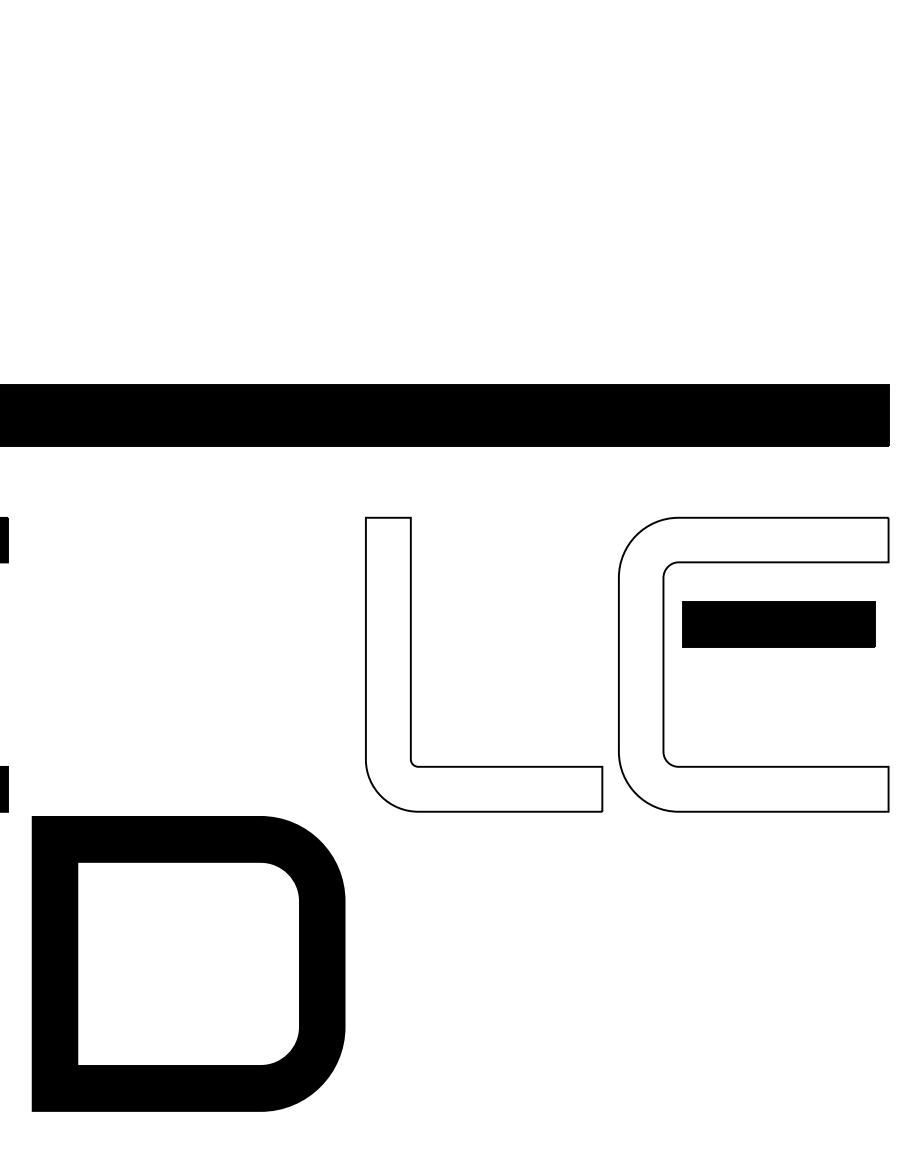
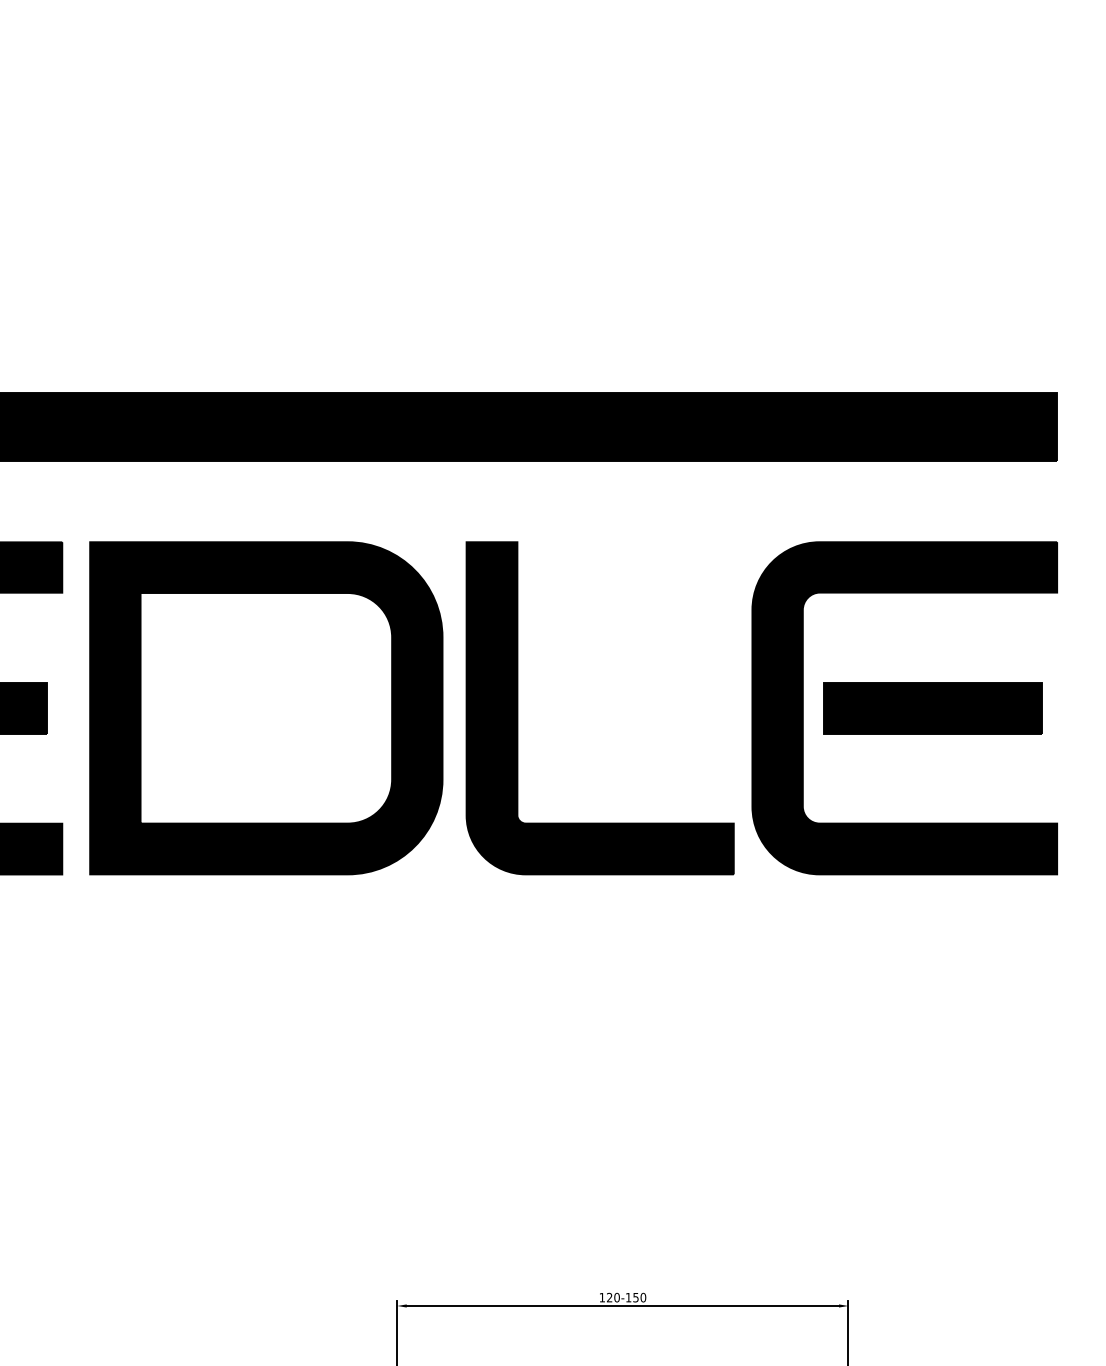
part: (778, 624) -> (932, 708), moved
fill: (483, 664) -> (599, 708), added
fill: (753, 664) -> (904, 708), added
part: (188, 964) -> (266, 708), moved

